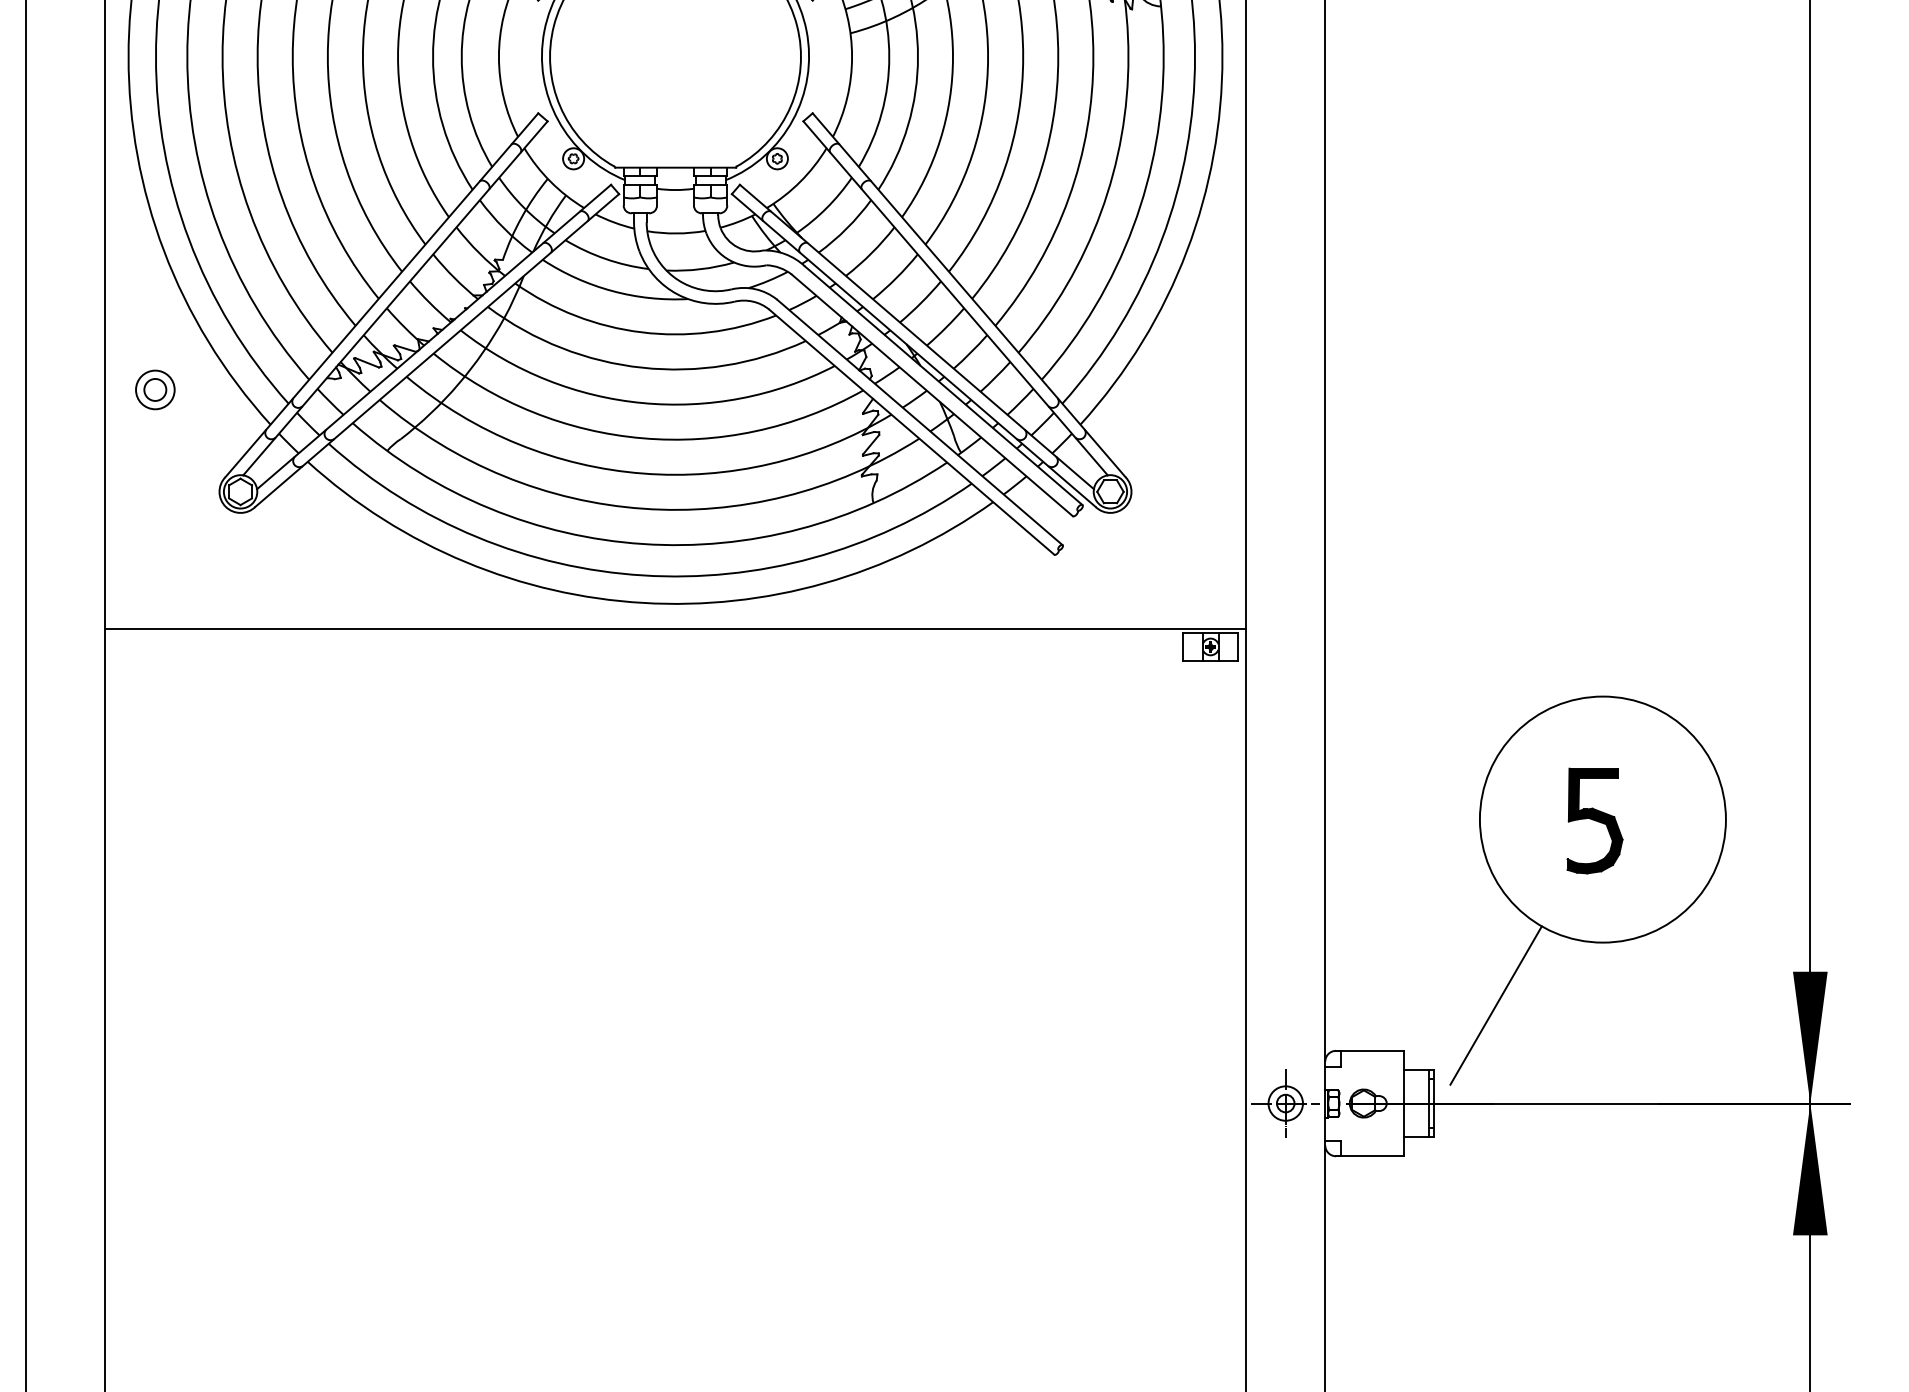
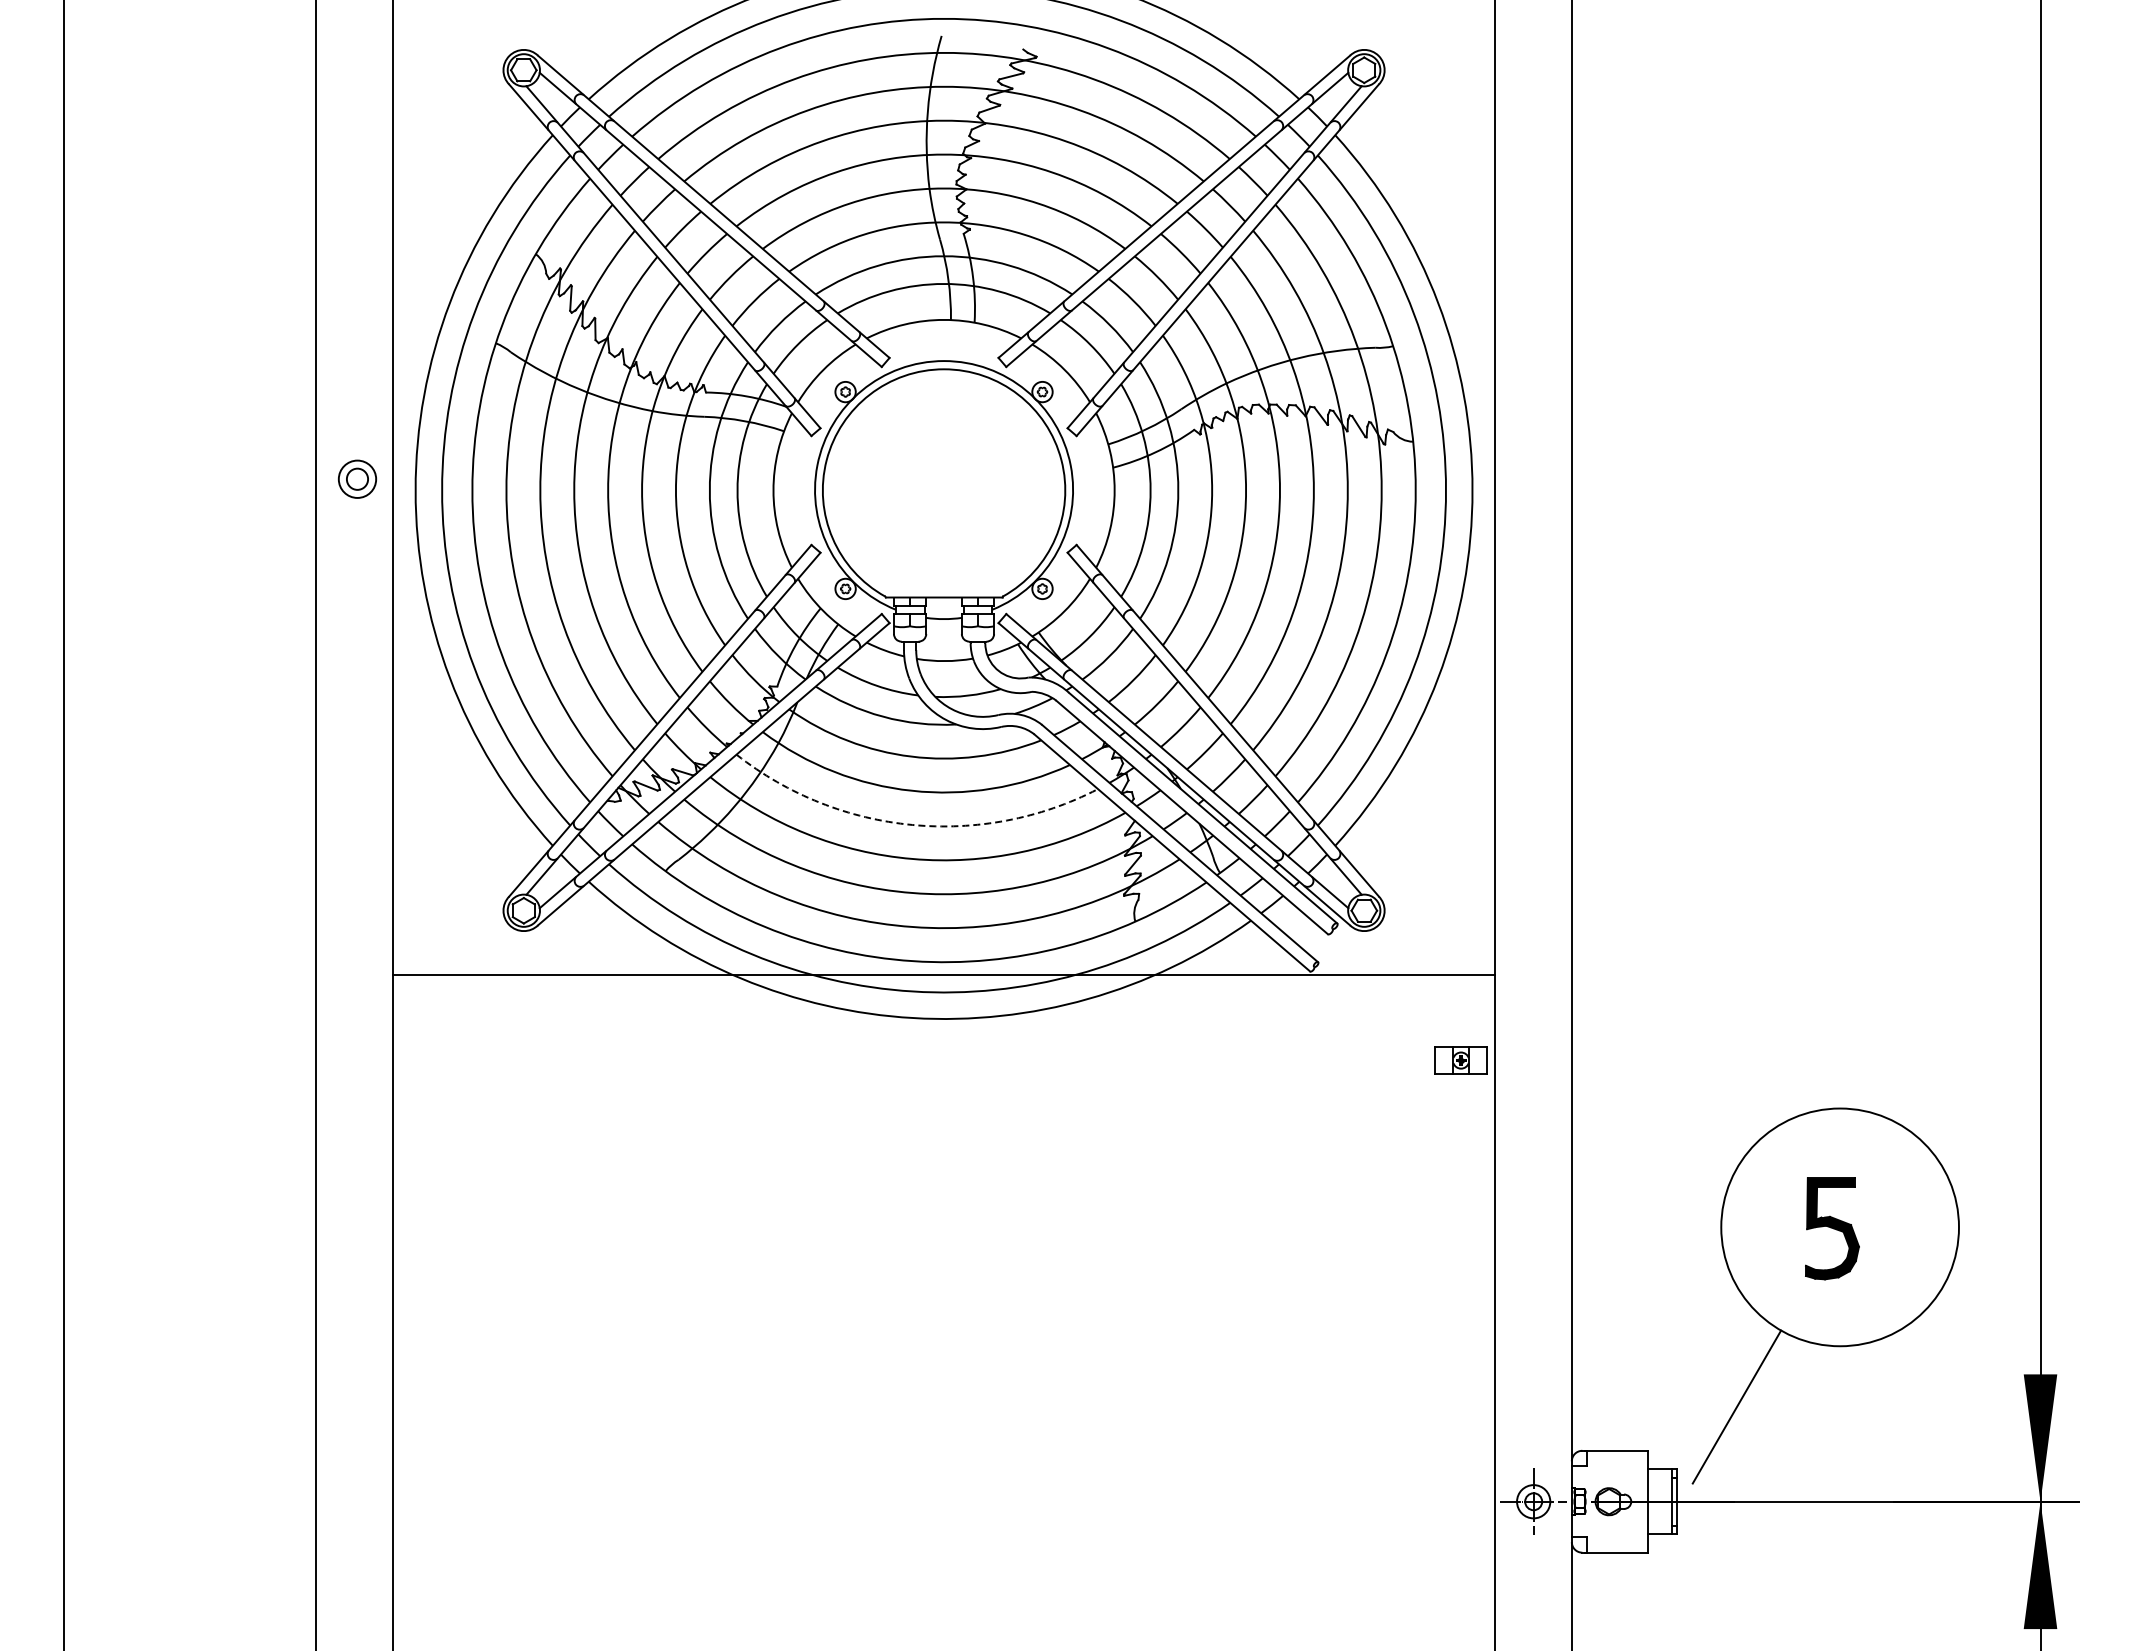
part: (155, 389) -> (357, 478), moved
arc: (642, 402) -> (912, 824), solid -> dashed
line: (675, 628) -> (944, 974), moved

